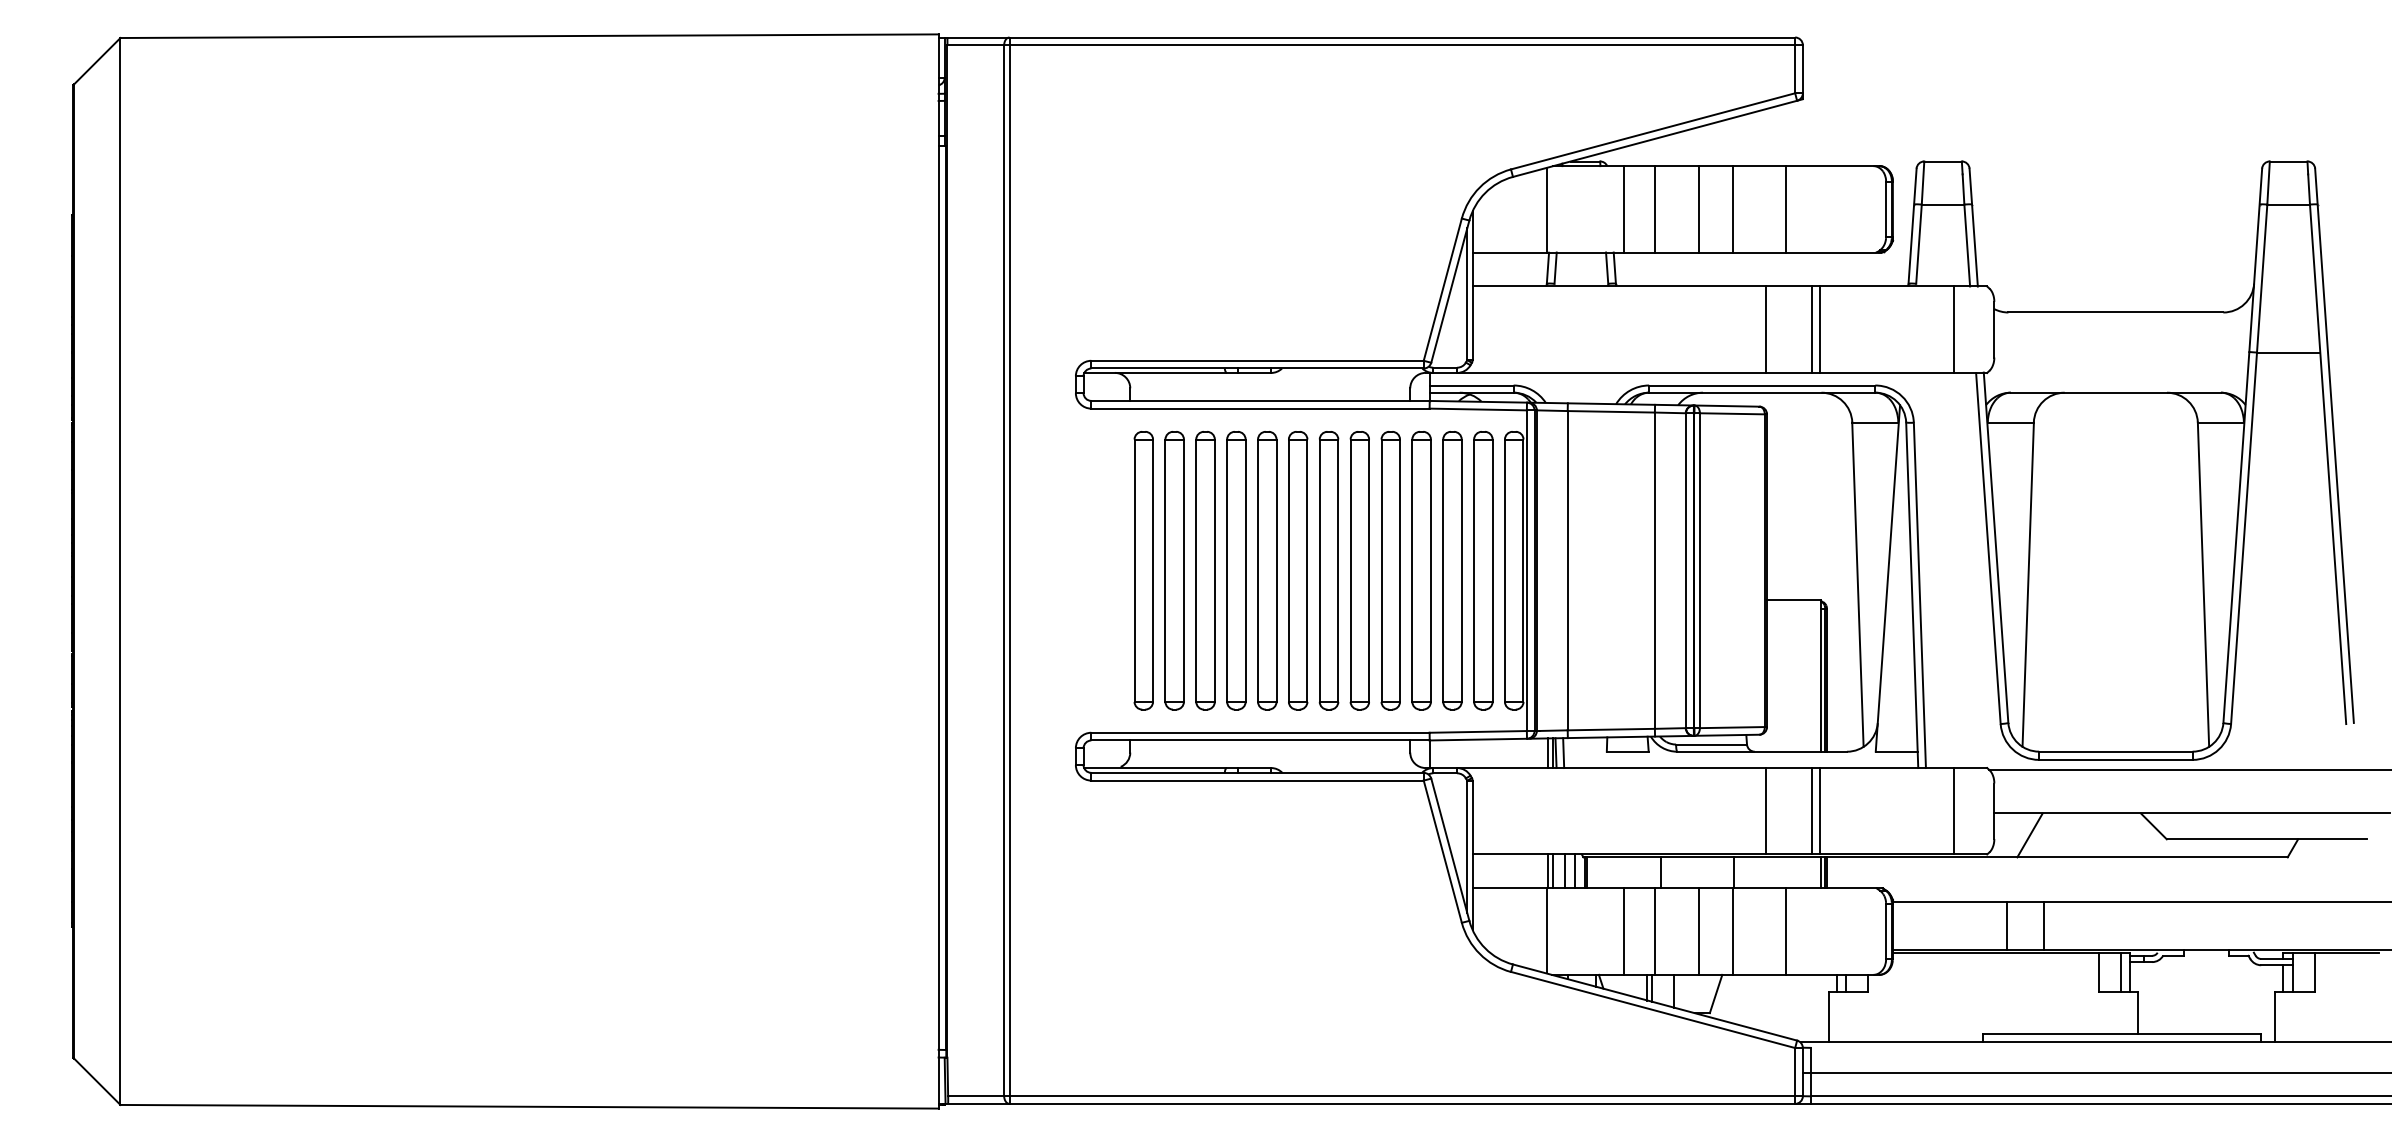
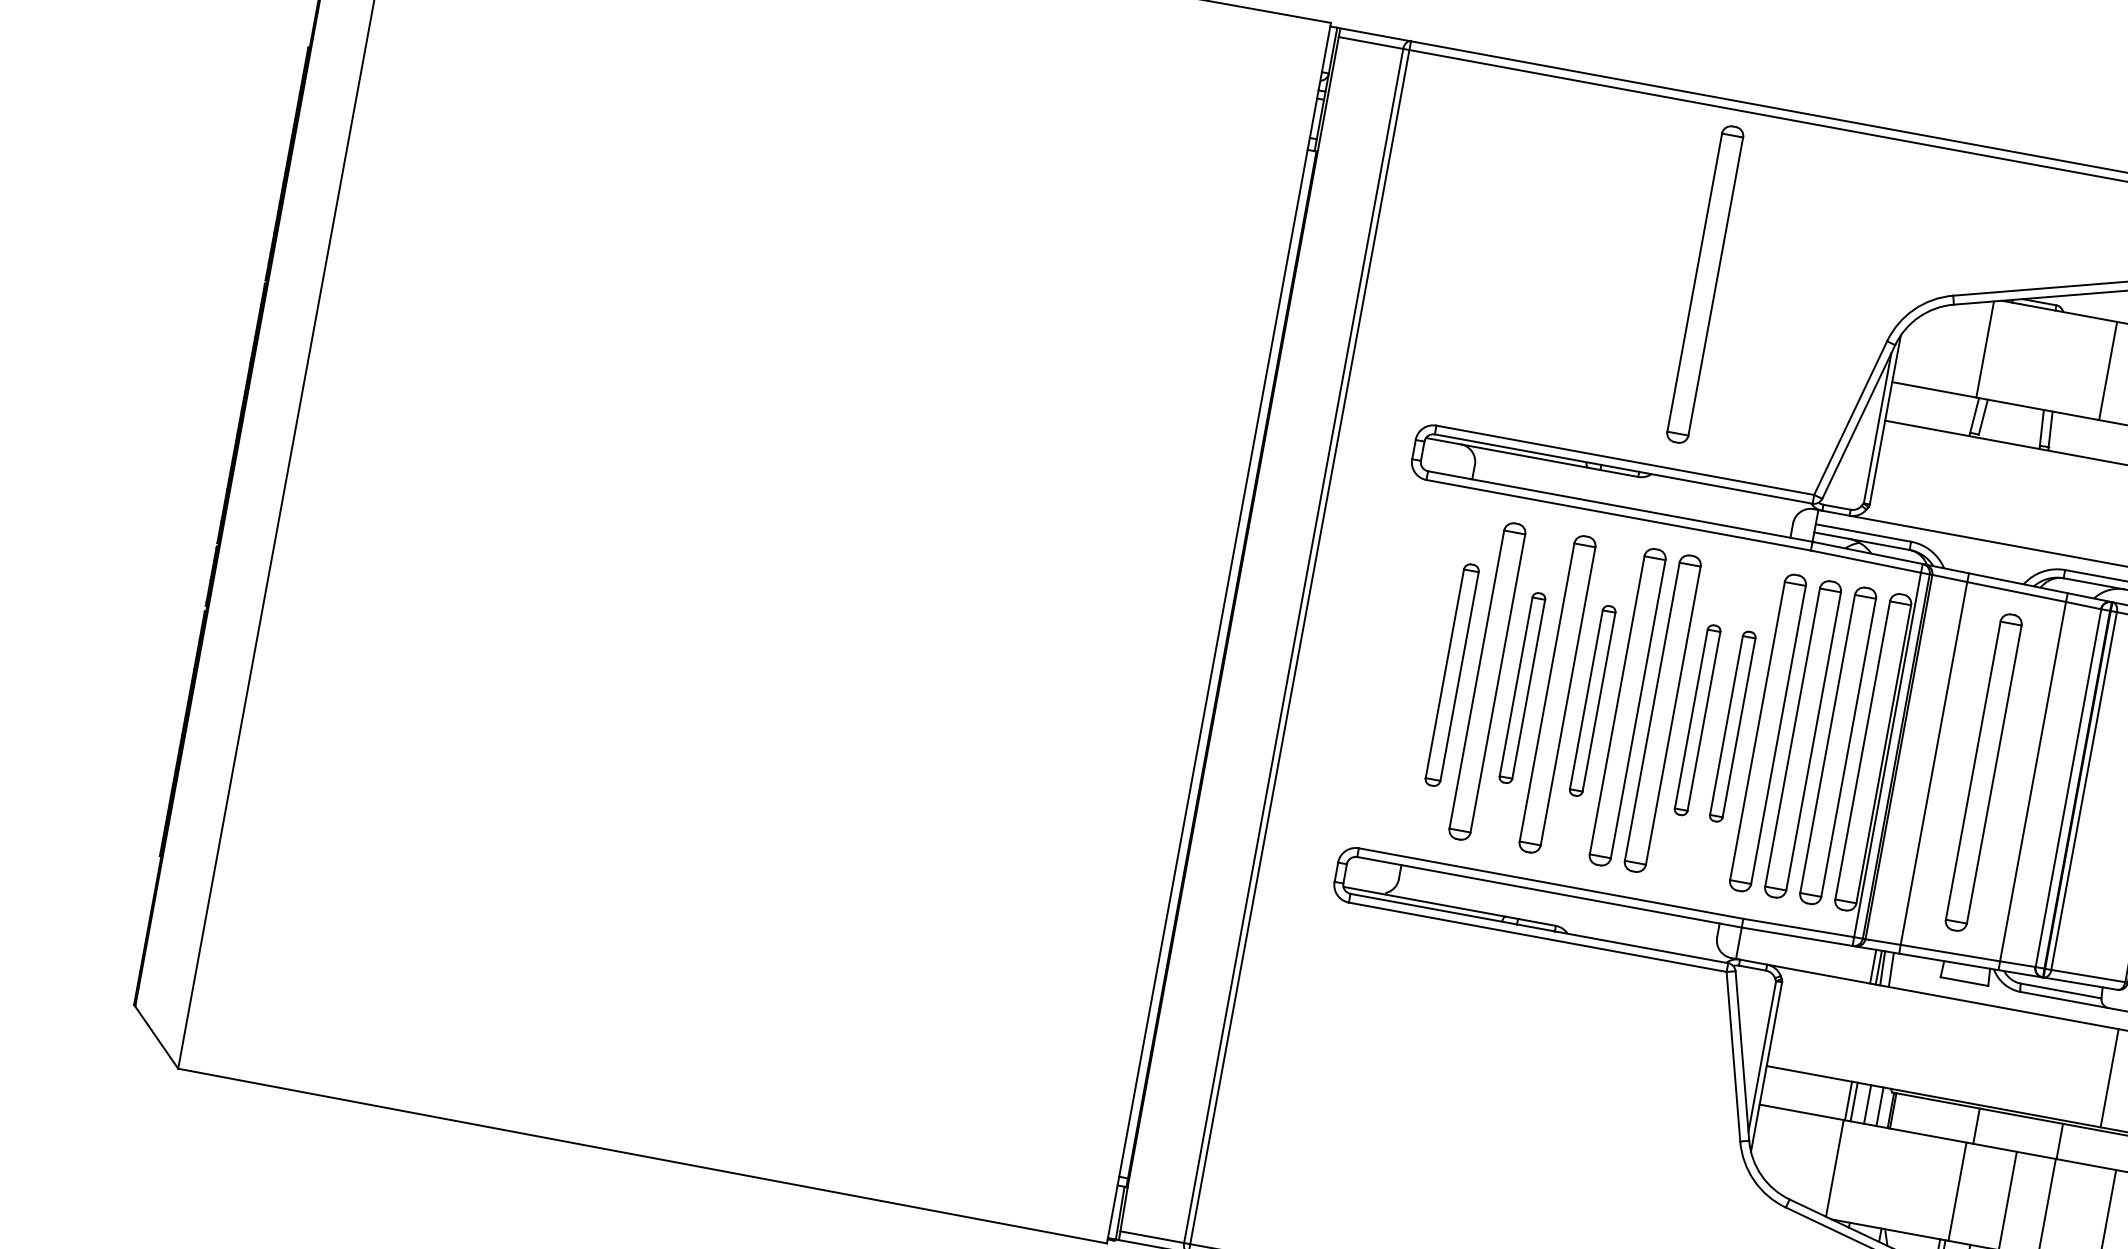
part: (1298, 198) -> (1705, 284), added
line: (1623, 209) -> (2072, 364), removed
part: (1143, 570) -> (1452, 674), size x0.7
part: (1205, 570) -> (1522, 687), size x0.6
part: (1267, 570) -> (1592, 700), size x0.6
part: (1359, 570) -> (1697, 719), size x0.6
part: (1390, 570) -> (1732, 726), size x0.6
part: (1611, 570) -> (1983, 772), added
line: (1623, 931) -> (1922, 1185), removed

